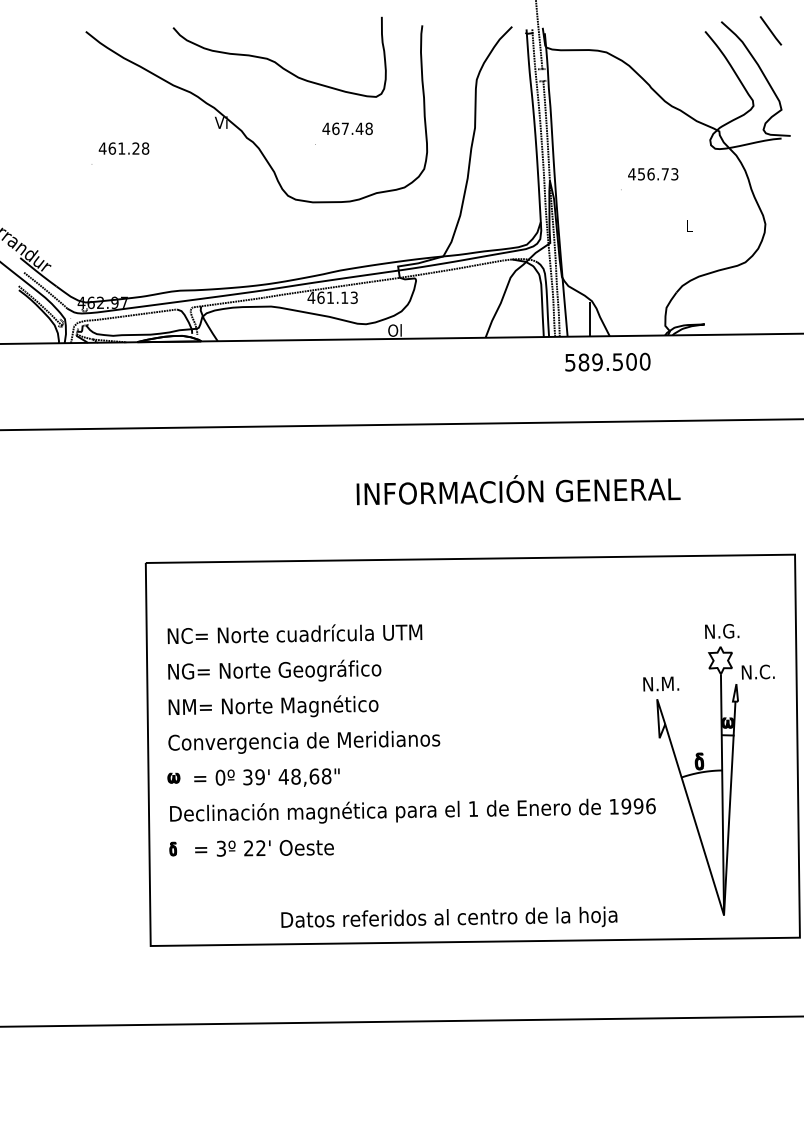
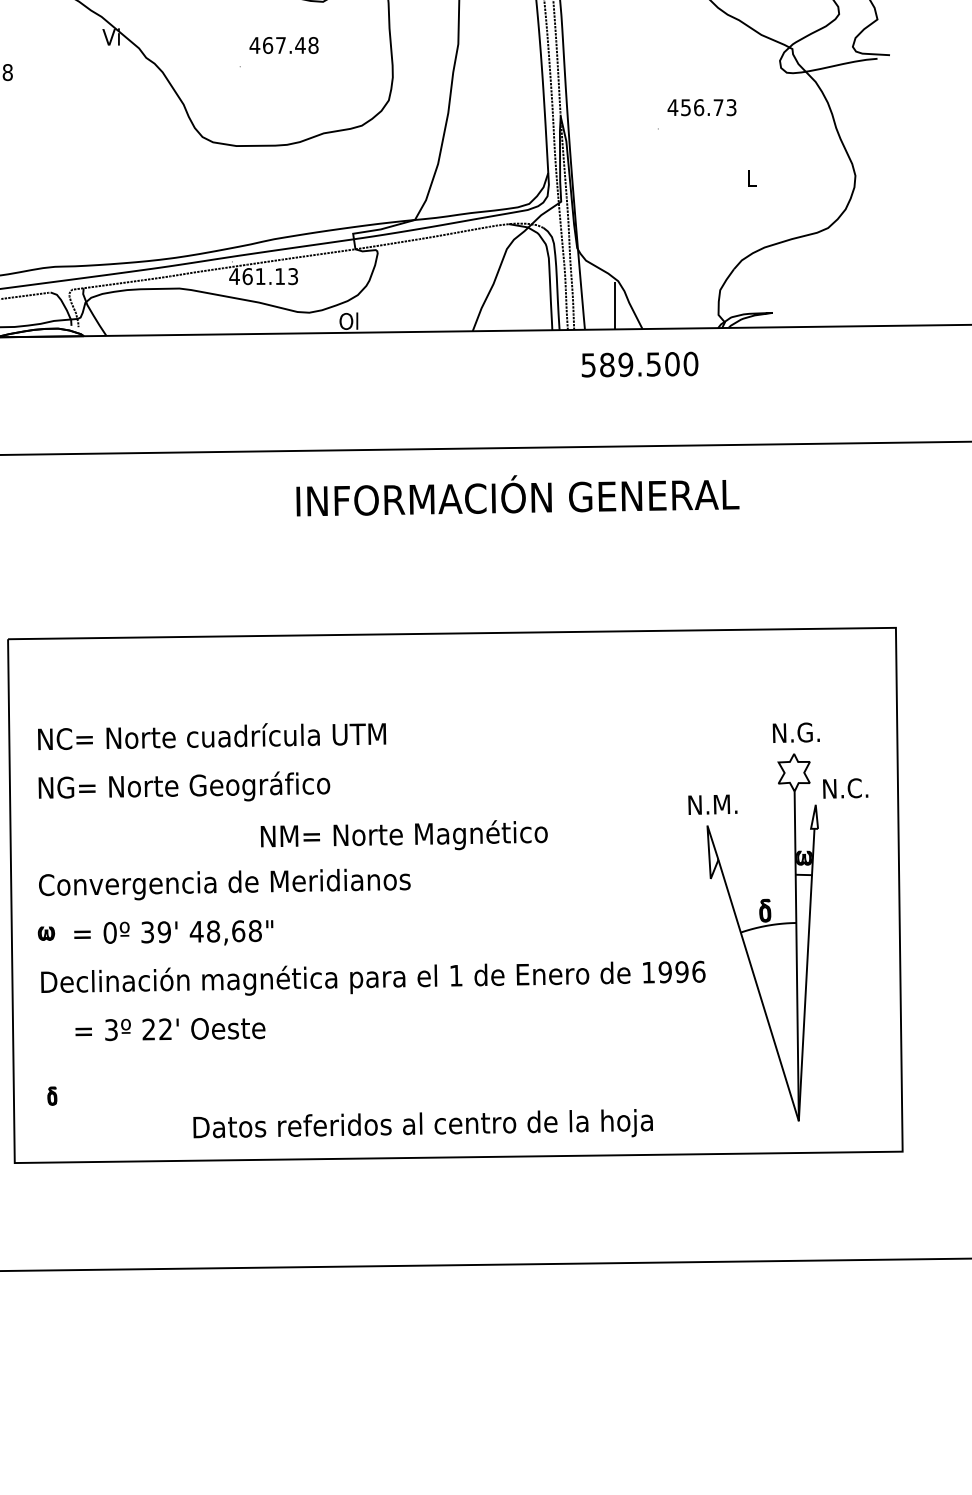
text: (518, 490) -> (517, 496), moved
text: (273, 706) -> (404, 835), moved
part: (172, 848) -> (51, 1095), moved

